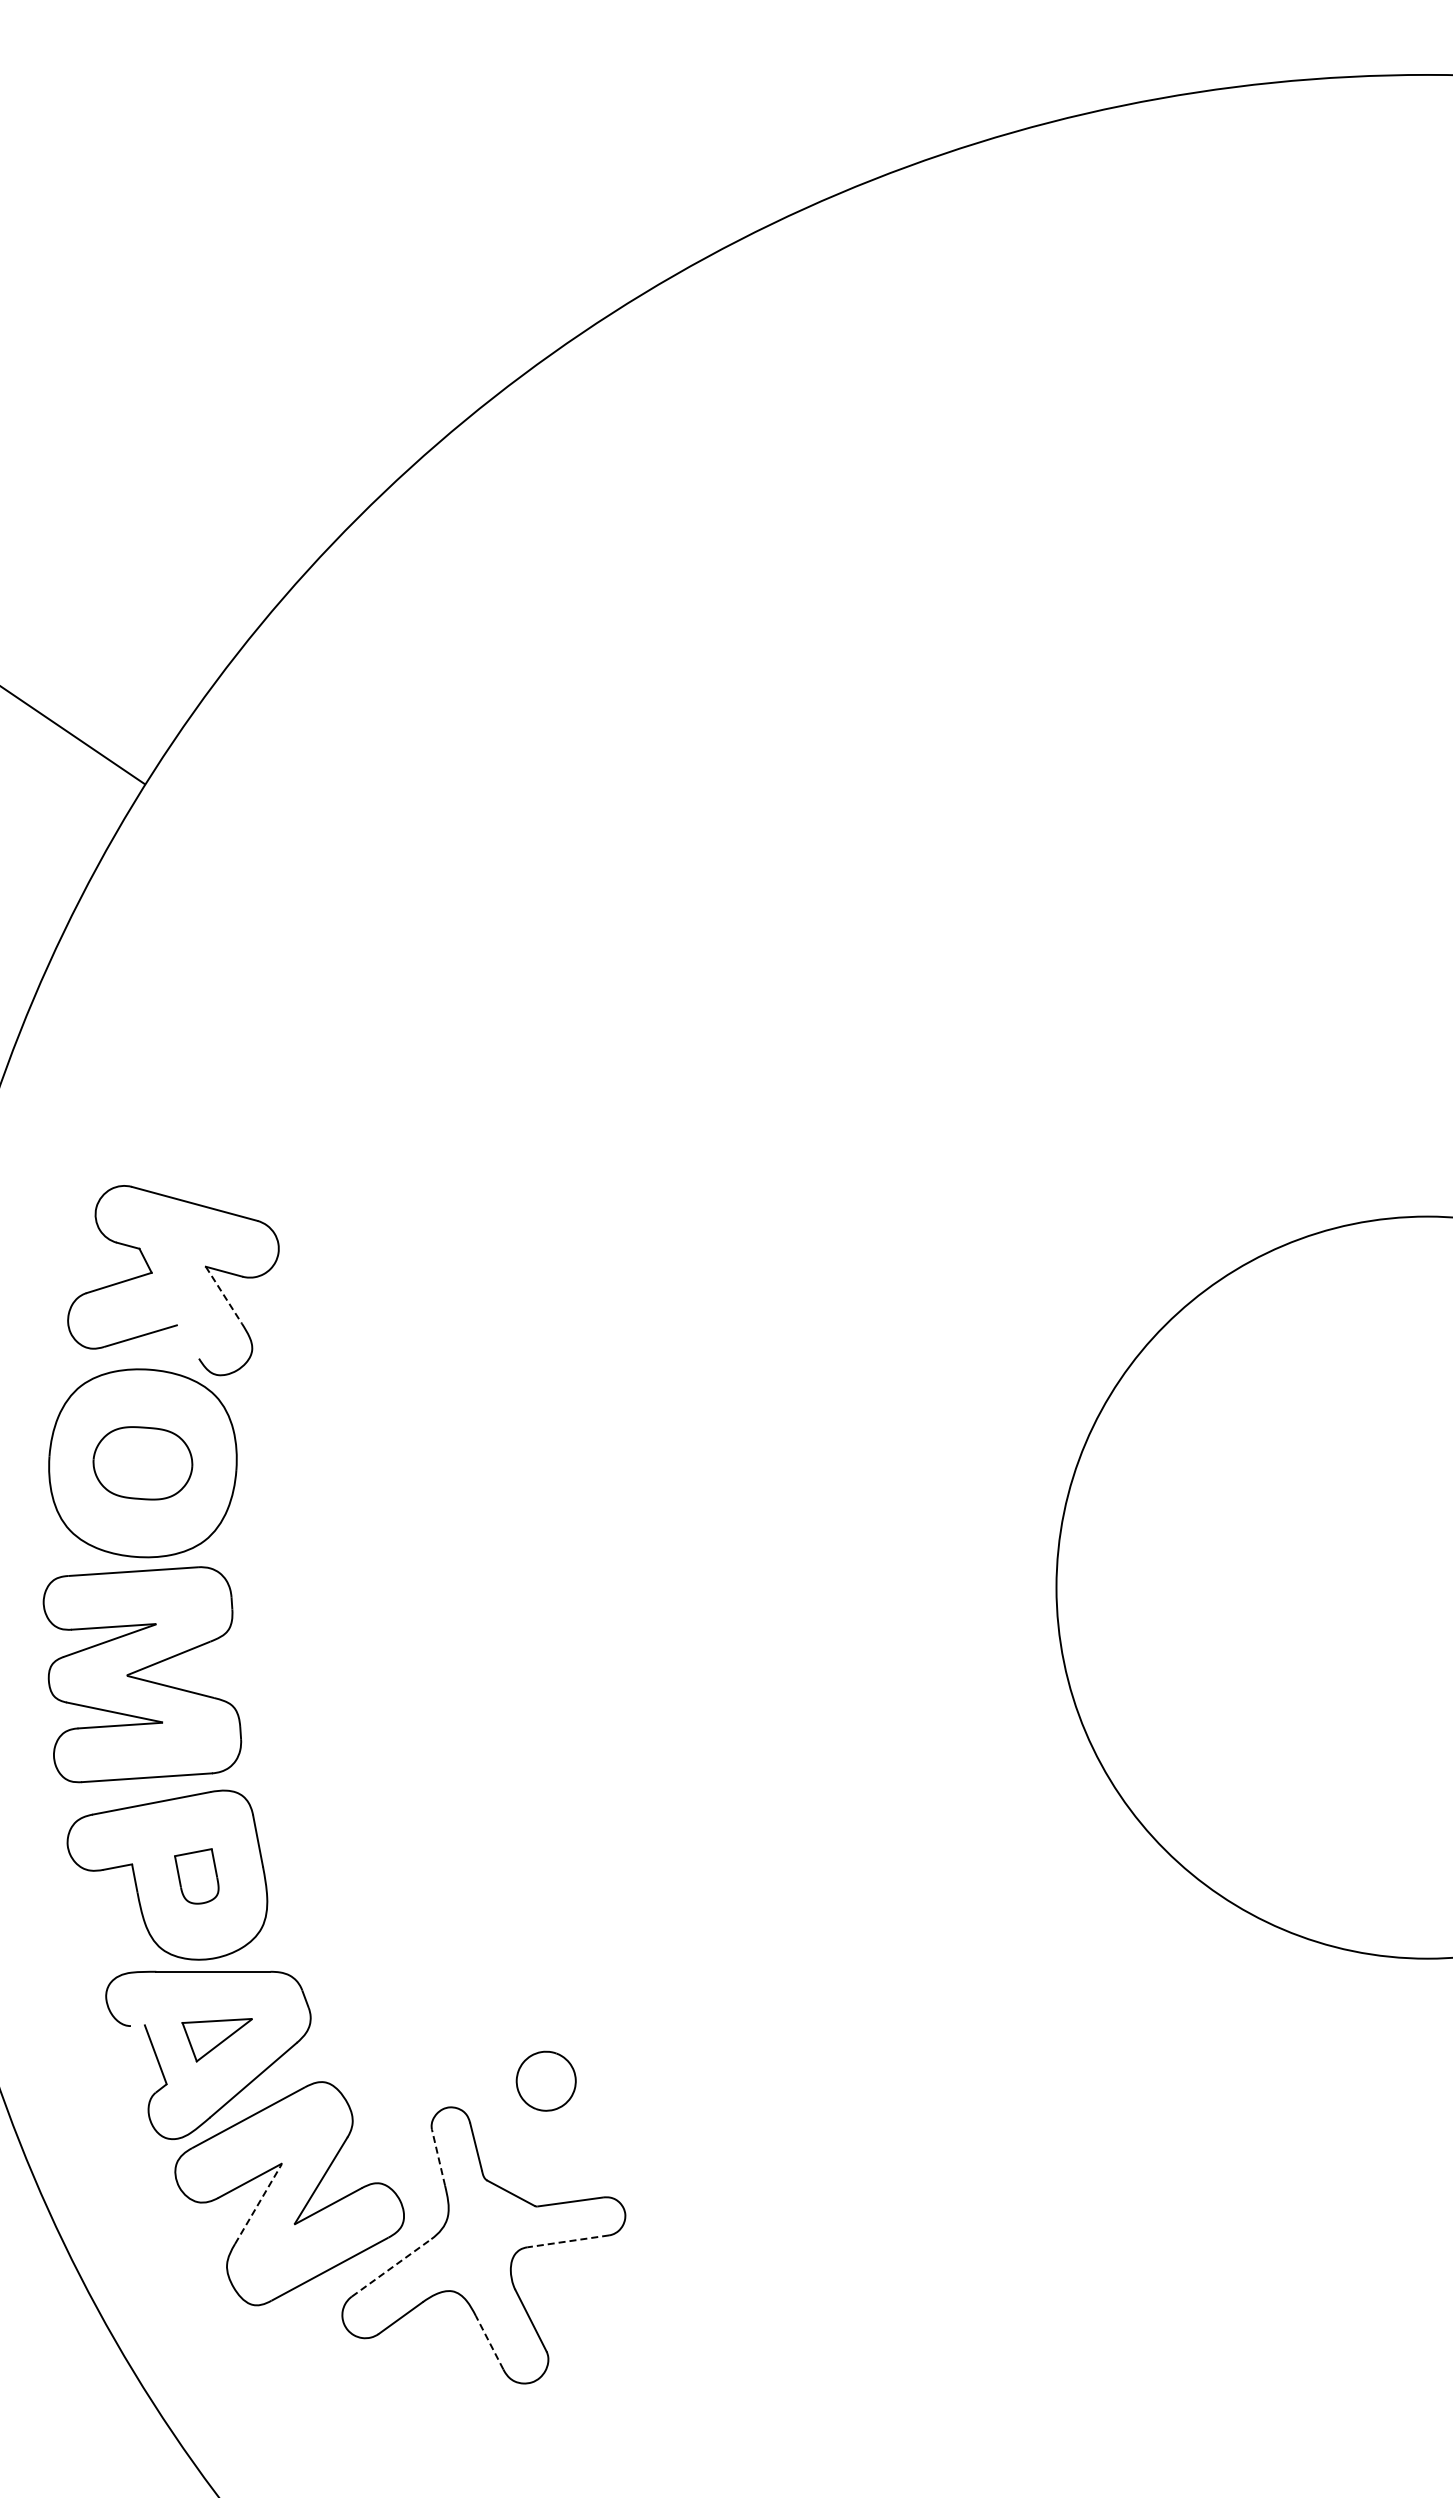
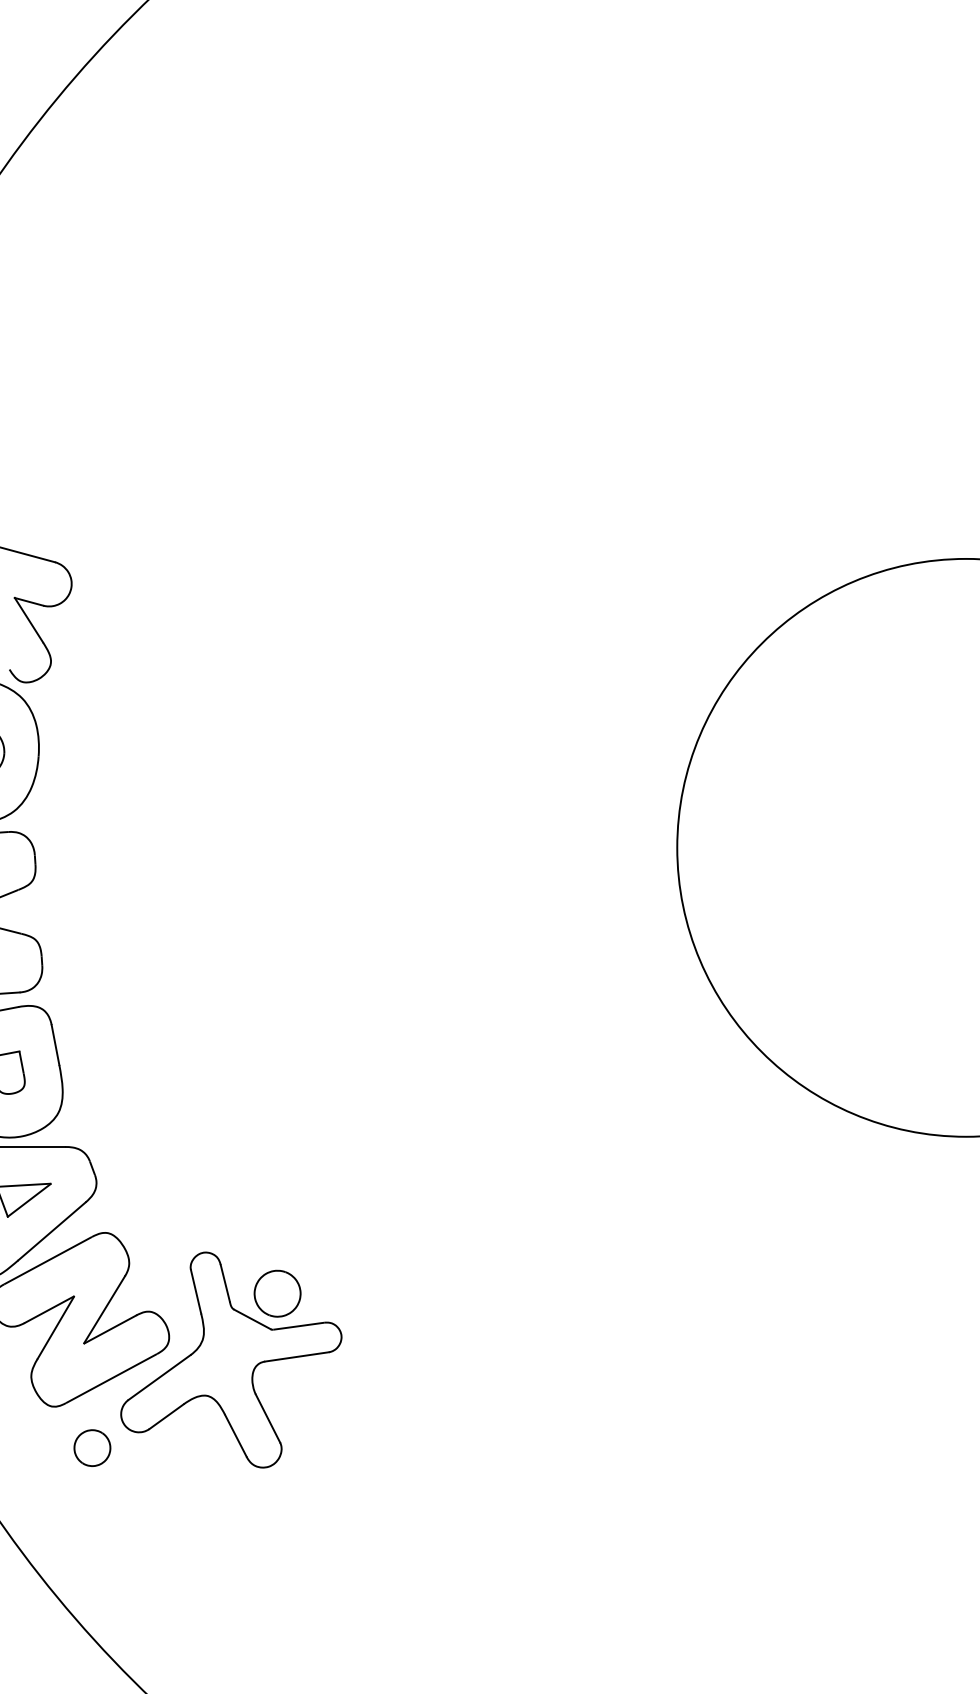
line: (223, 1295) -> (28, 620), dashed -> solid
part: (545, 2080) -> (277, 1293), moved
line: (438, 2157) -> (196, 1291), dashed -> solid
line: (258, 2203) -> (55, 1327), dashed -> solid
line: (567, 2241) -> (296, 1357), dashed -> solid
line: (392, 2267) -> (160, 1377), dashed -> solid
line: (489, 2342) -> (235, 1435), dashed -> solid
part: (305, 2358) -> (92, 1448), added

